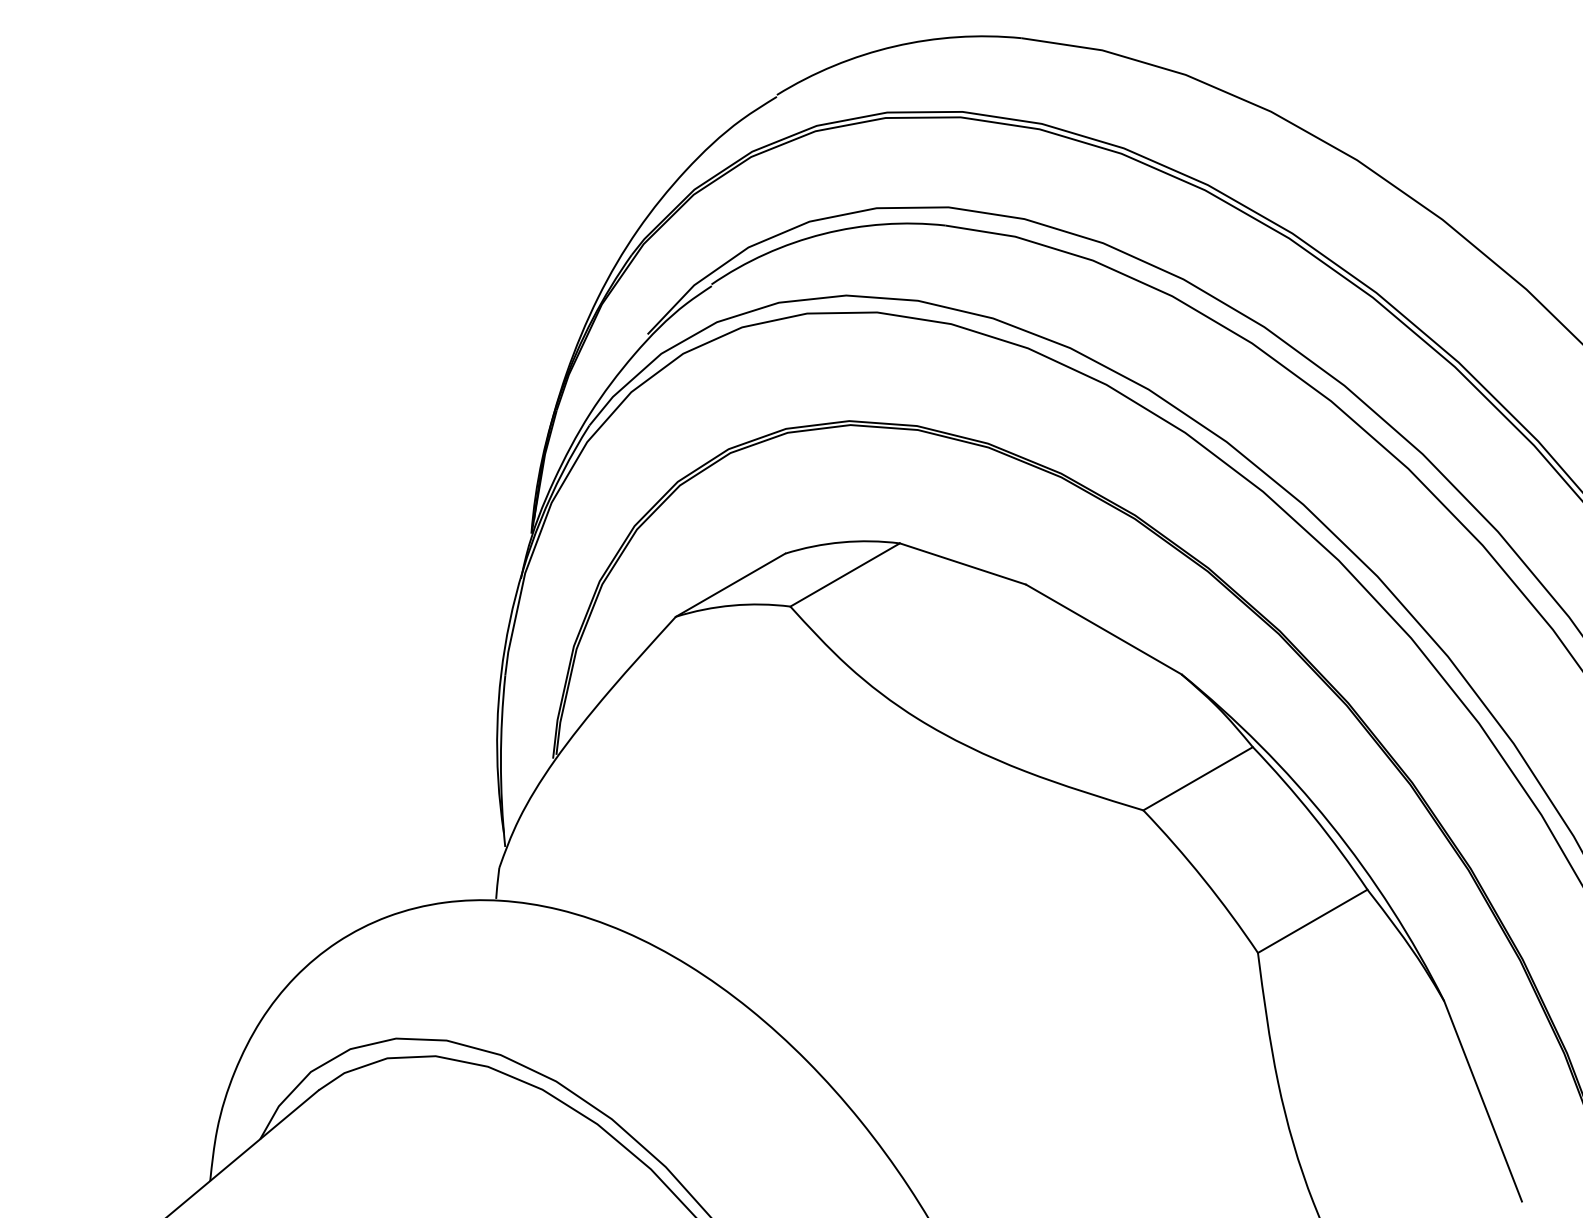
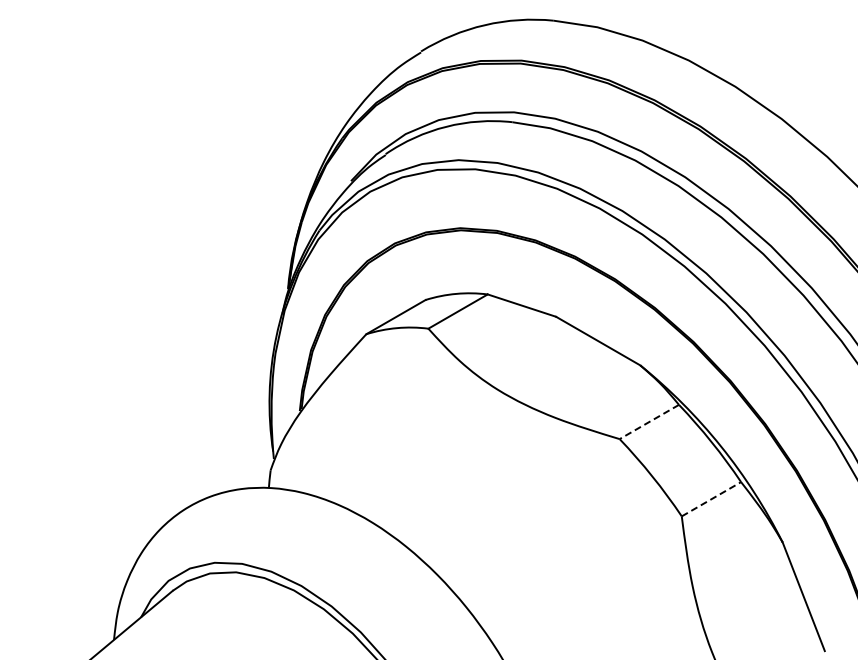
line: (1196, 779) -> (648, 422), solid -> dashed
line: (1312, 921) -> (711, 499), solid -> dashed

